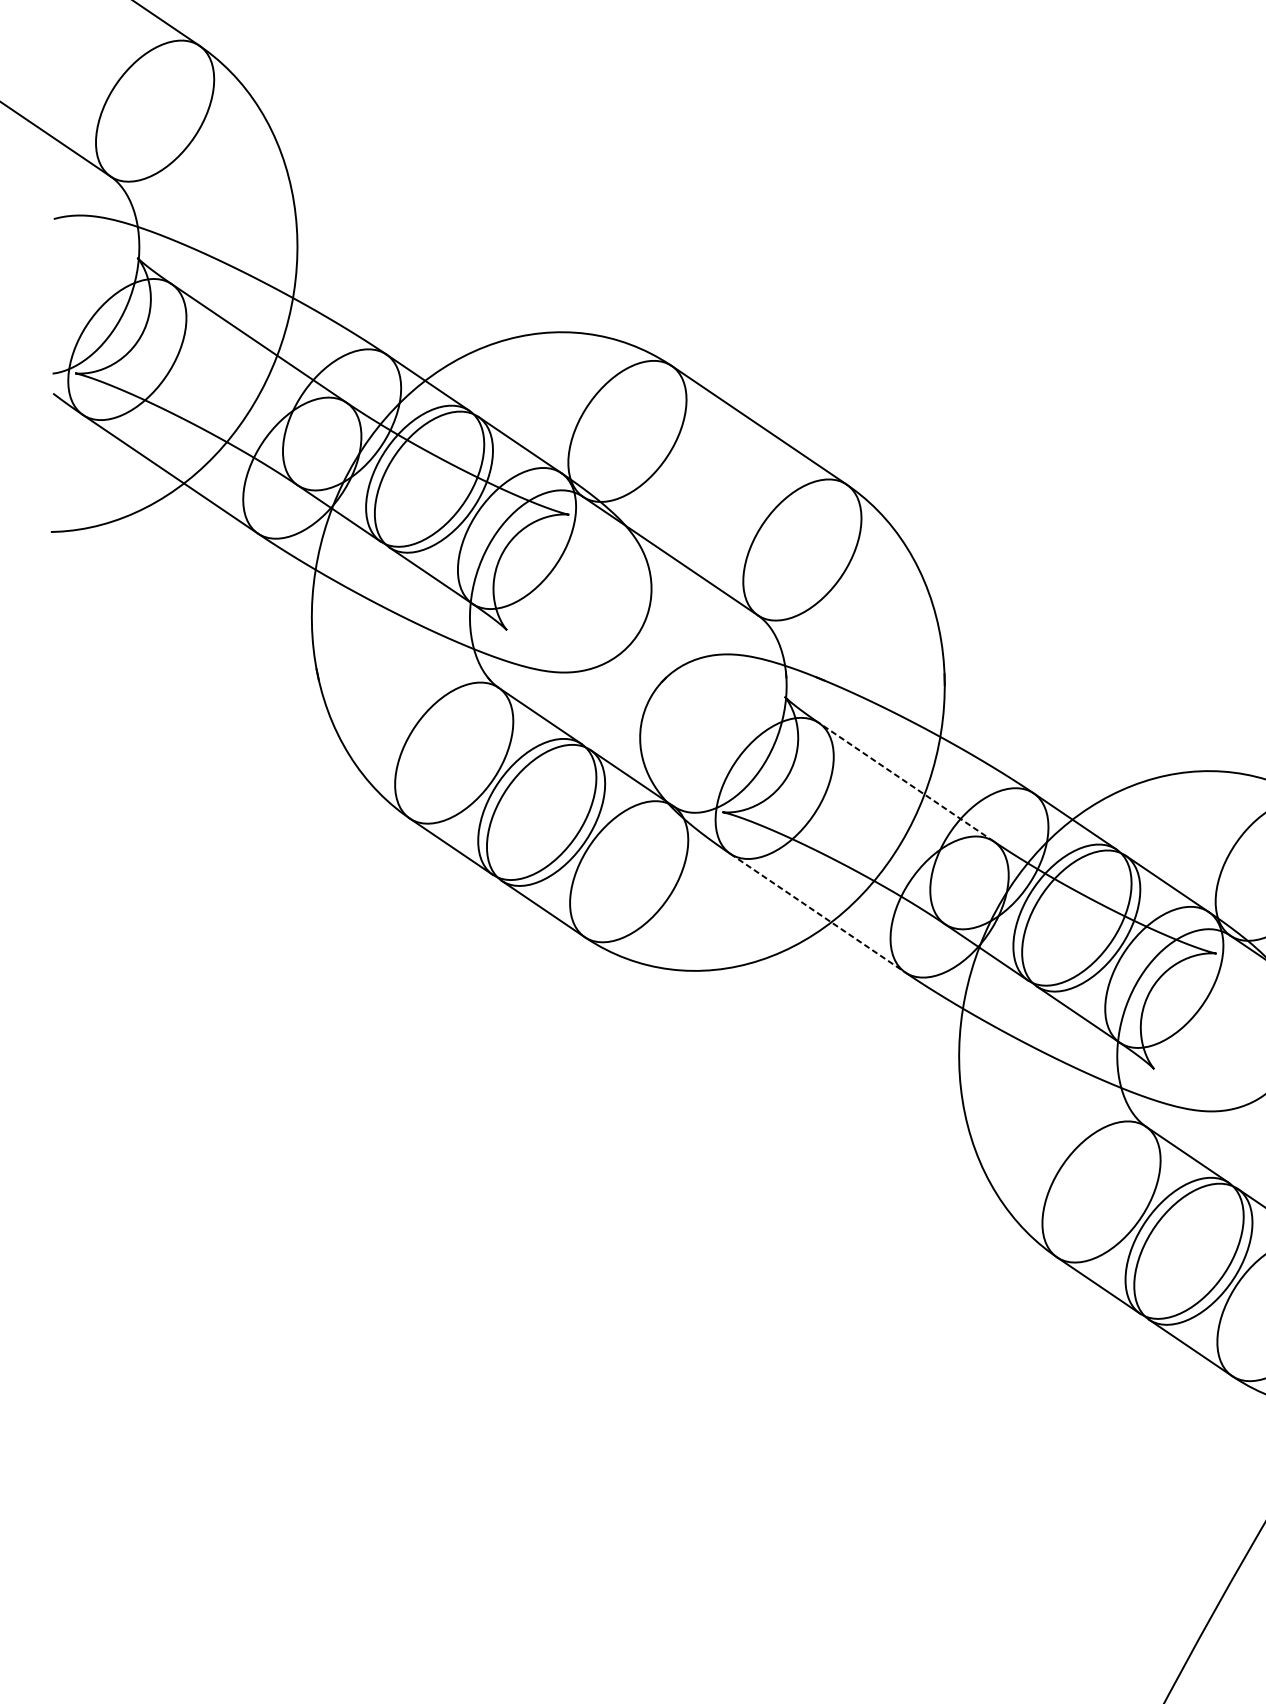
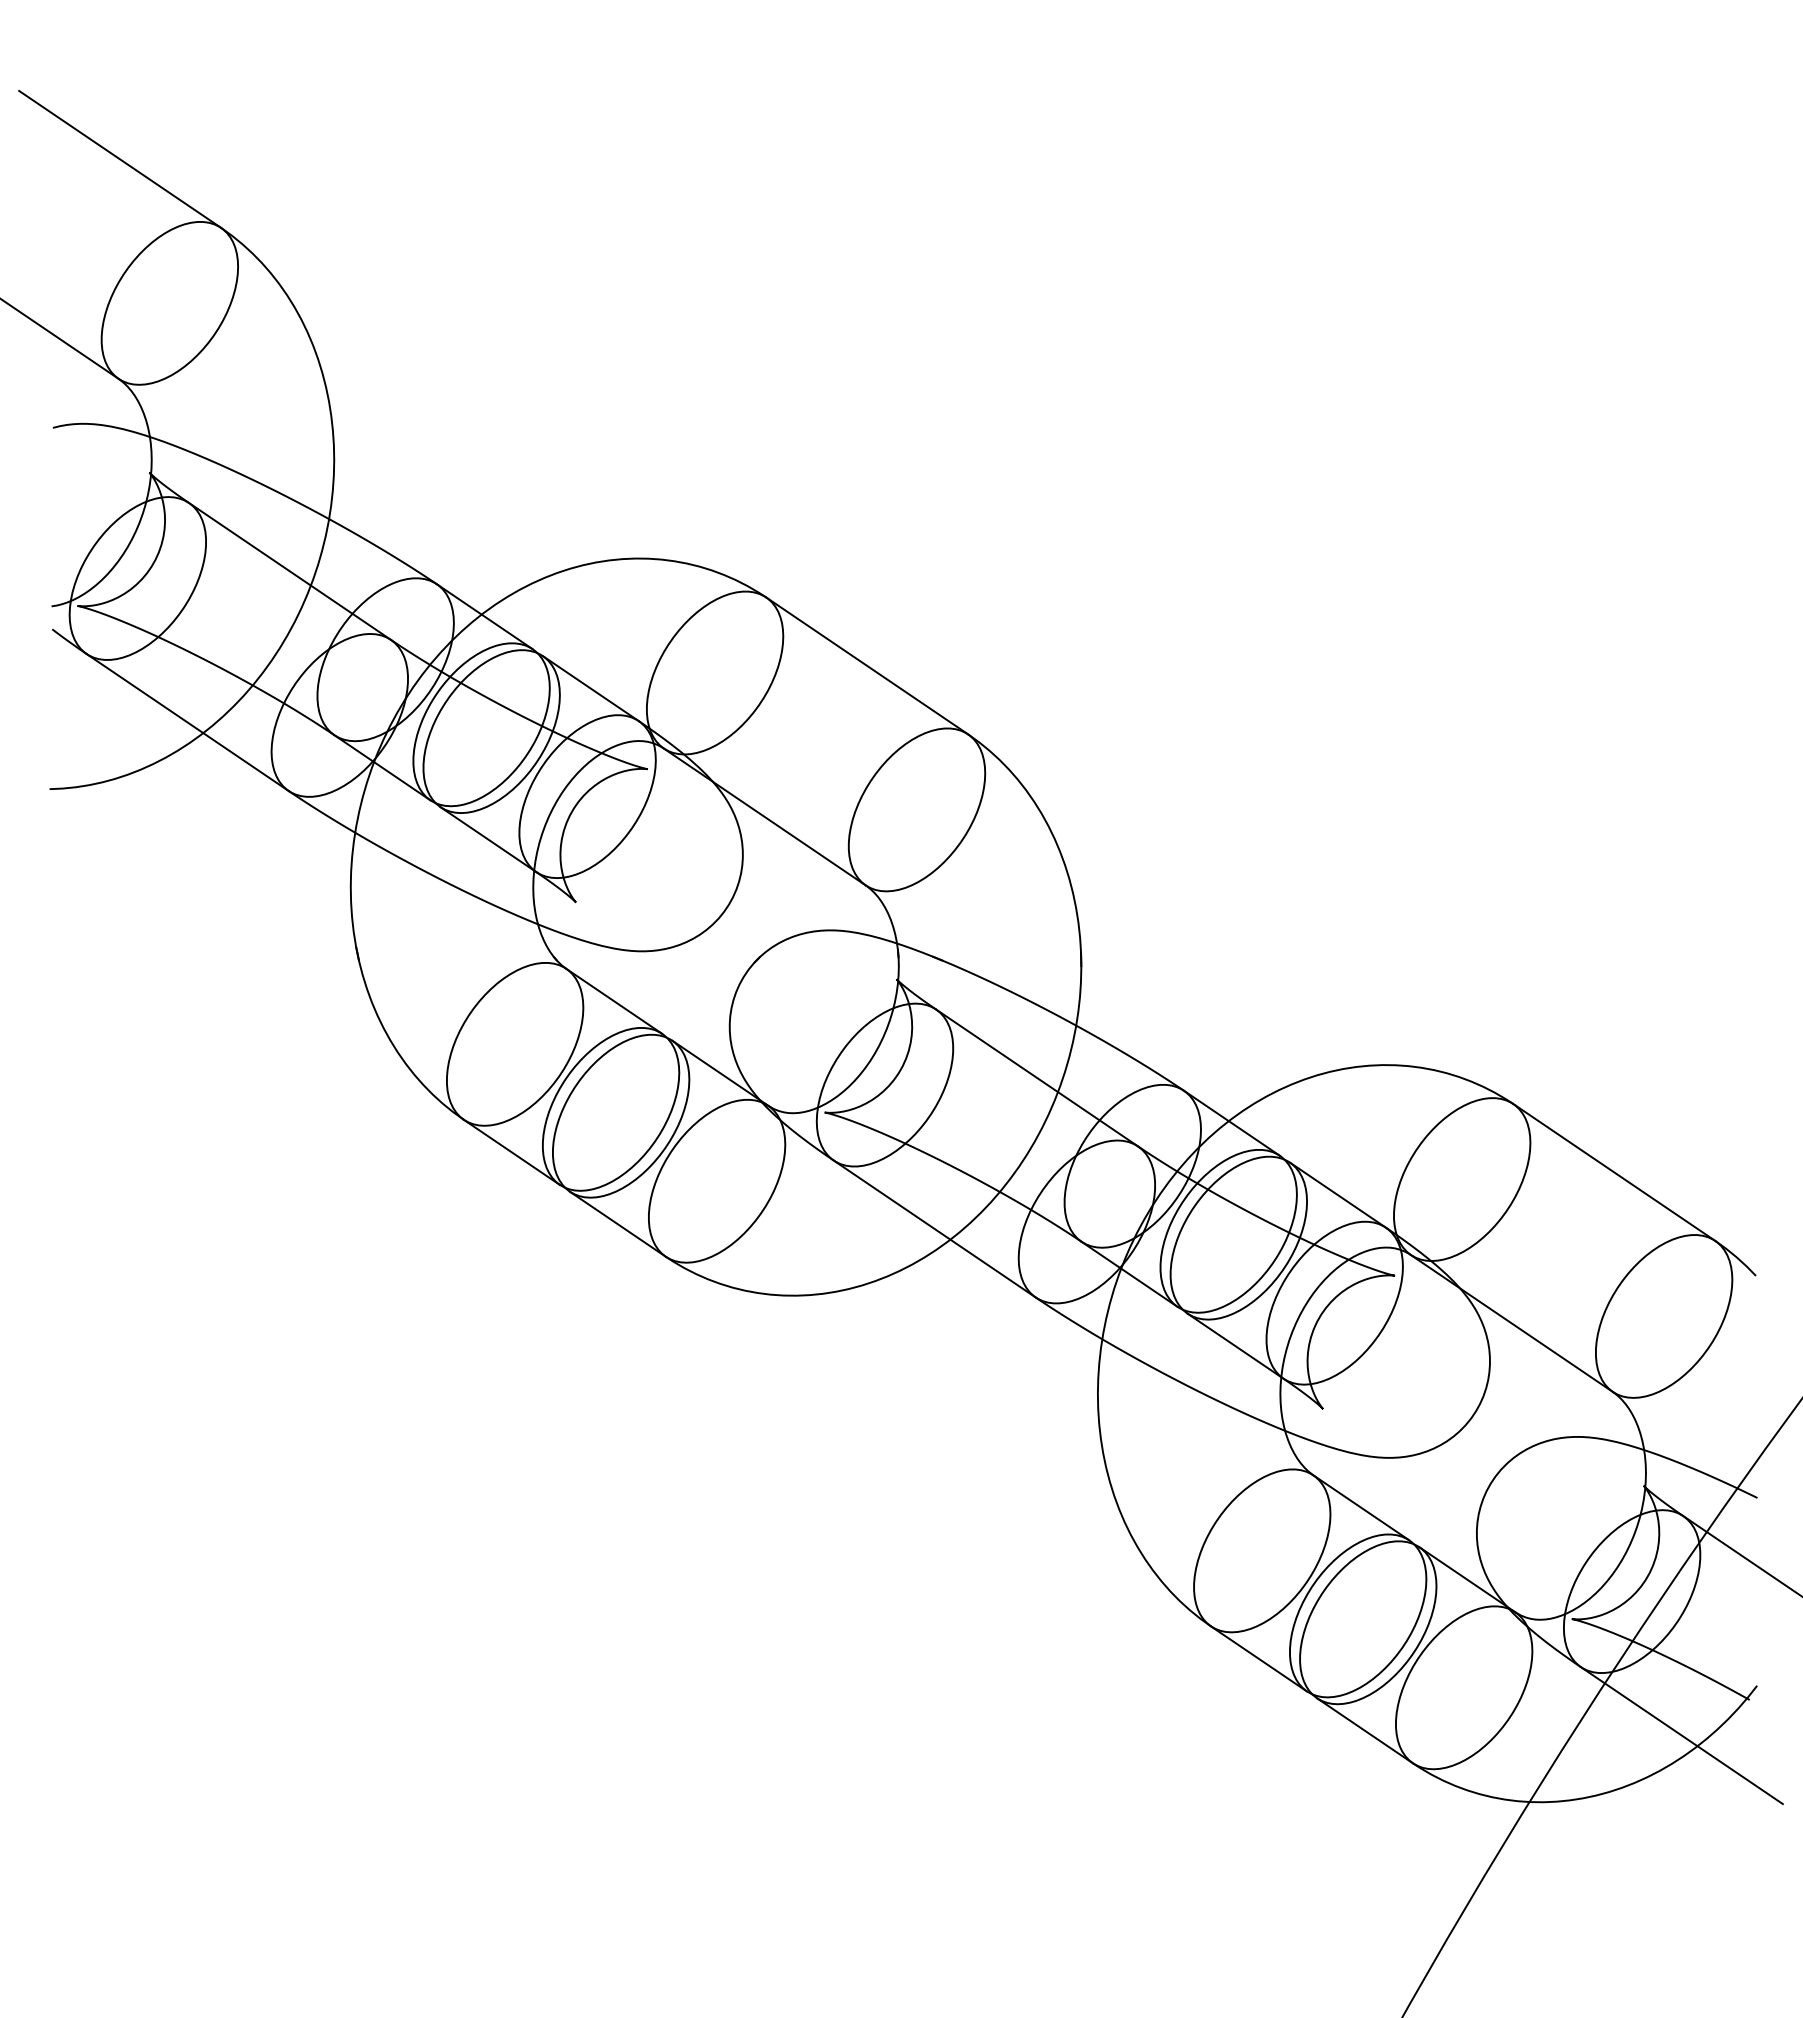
line: (906, 782) -> (1037, 1078), dashed -> solid
line: (817, 913) -> (934, 1229), dashed -> solid

